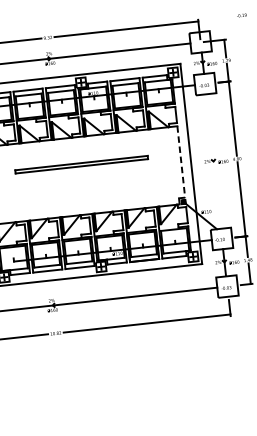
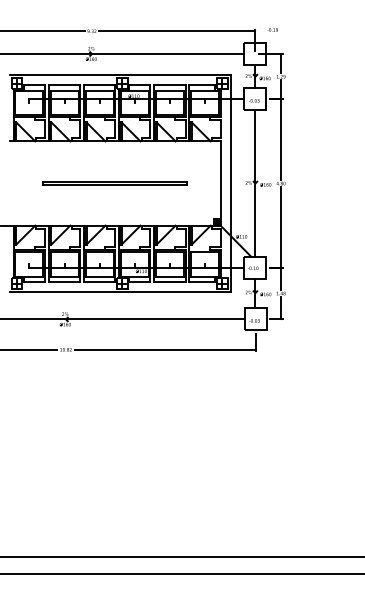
text: (241, 15) -> (272, 29), moved
line: (213, 161) -> (255, 183), added
line: (181, 162) -> (220, 180), dashed -> solid
line: (80, 163) -> (114, 182), moved

